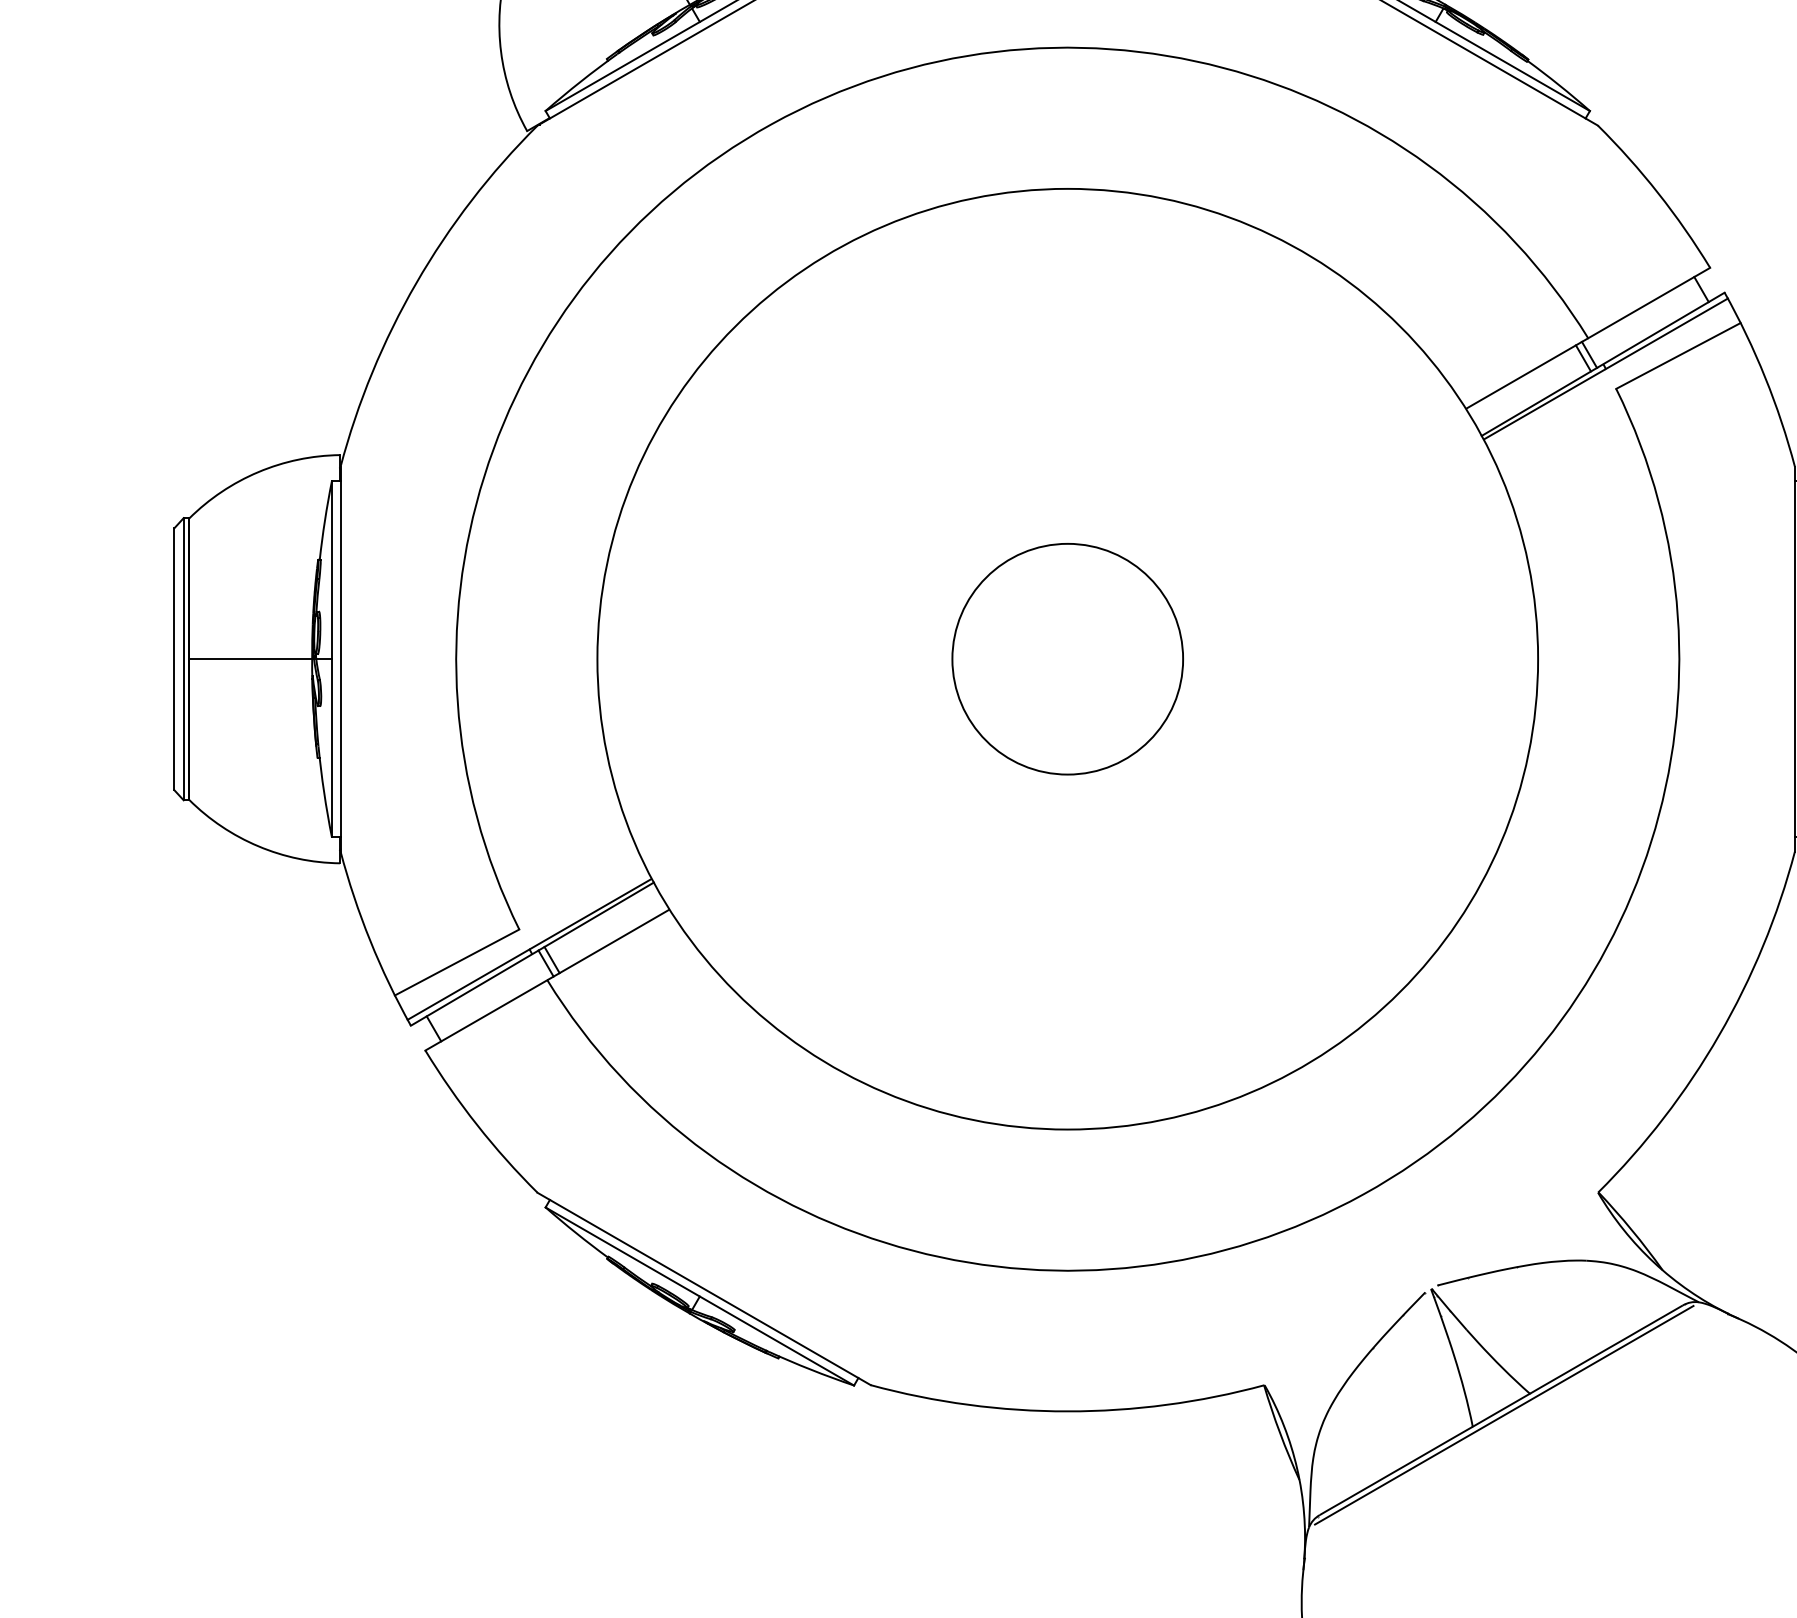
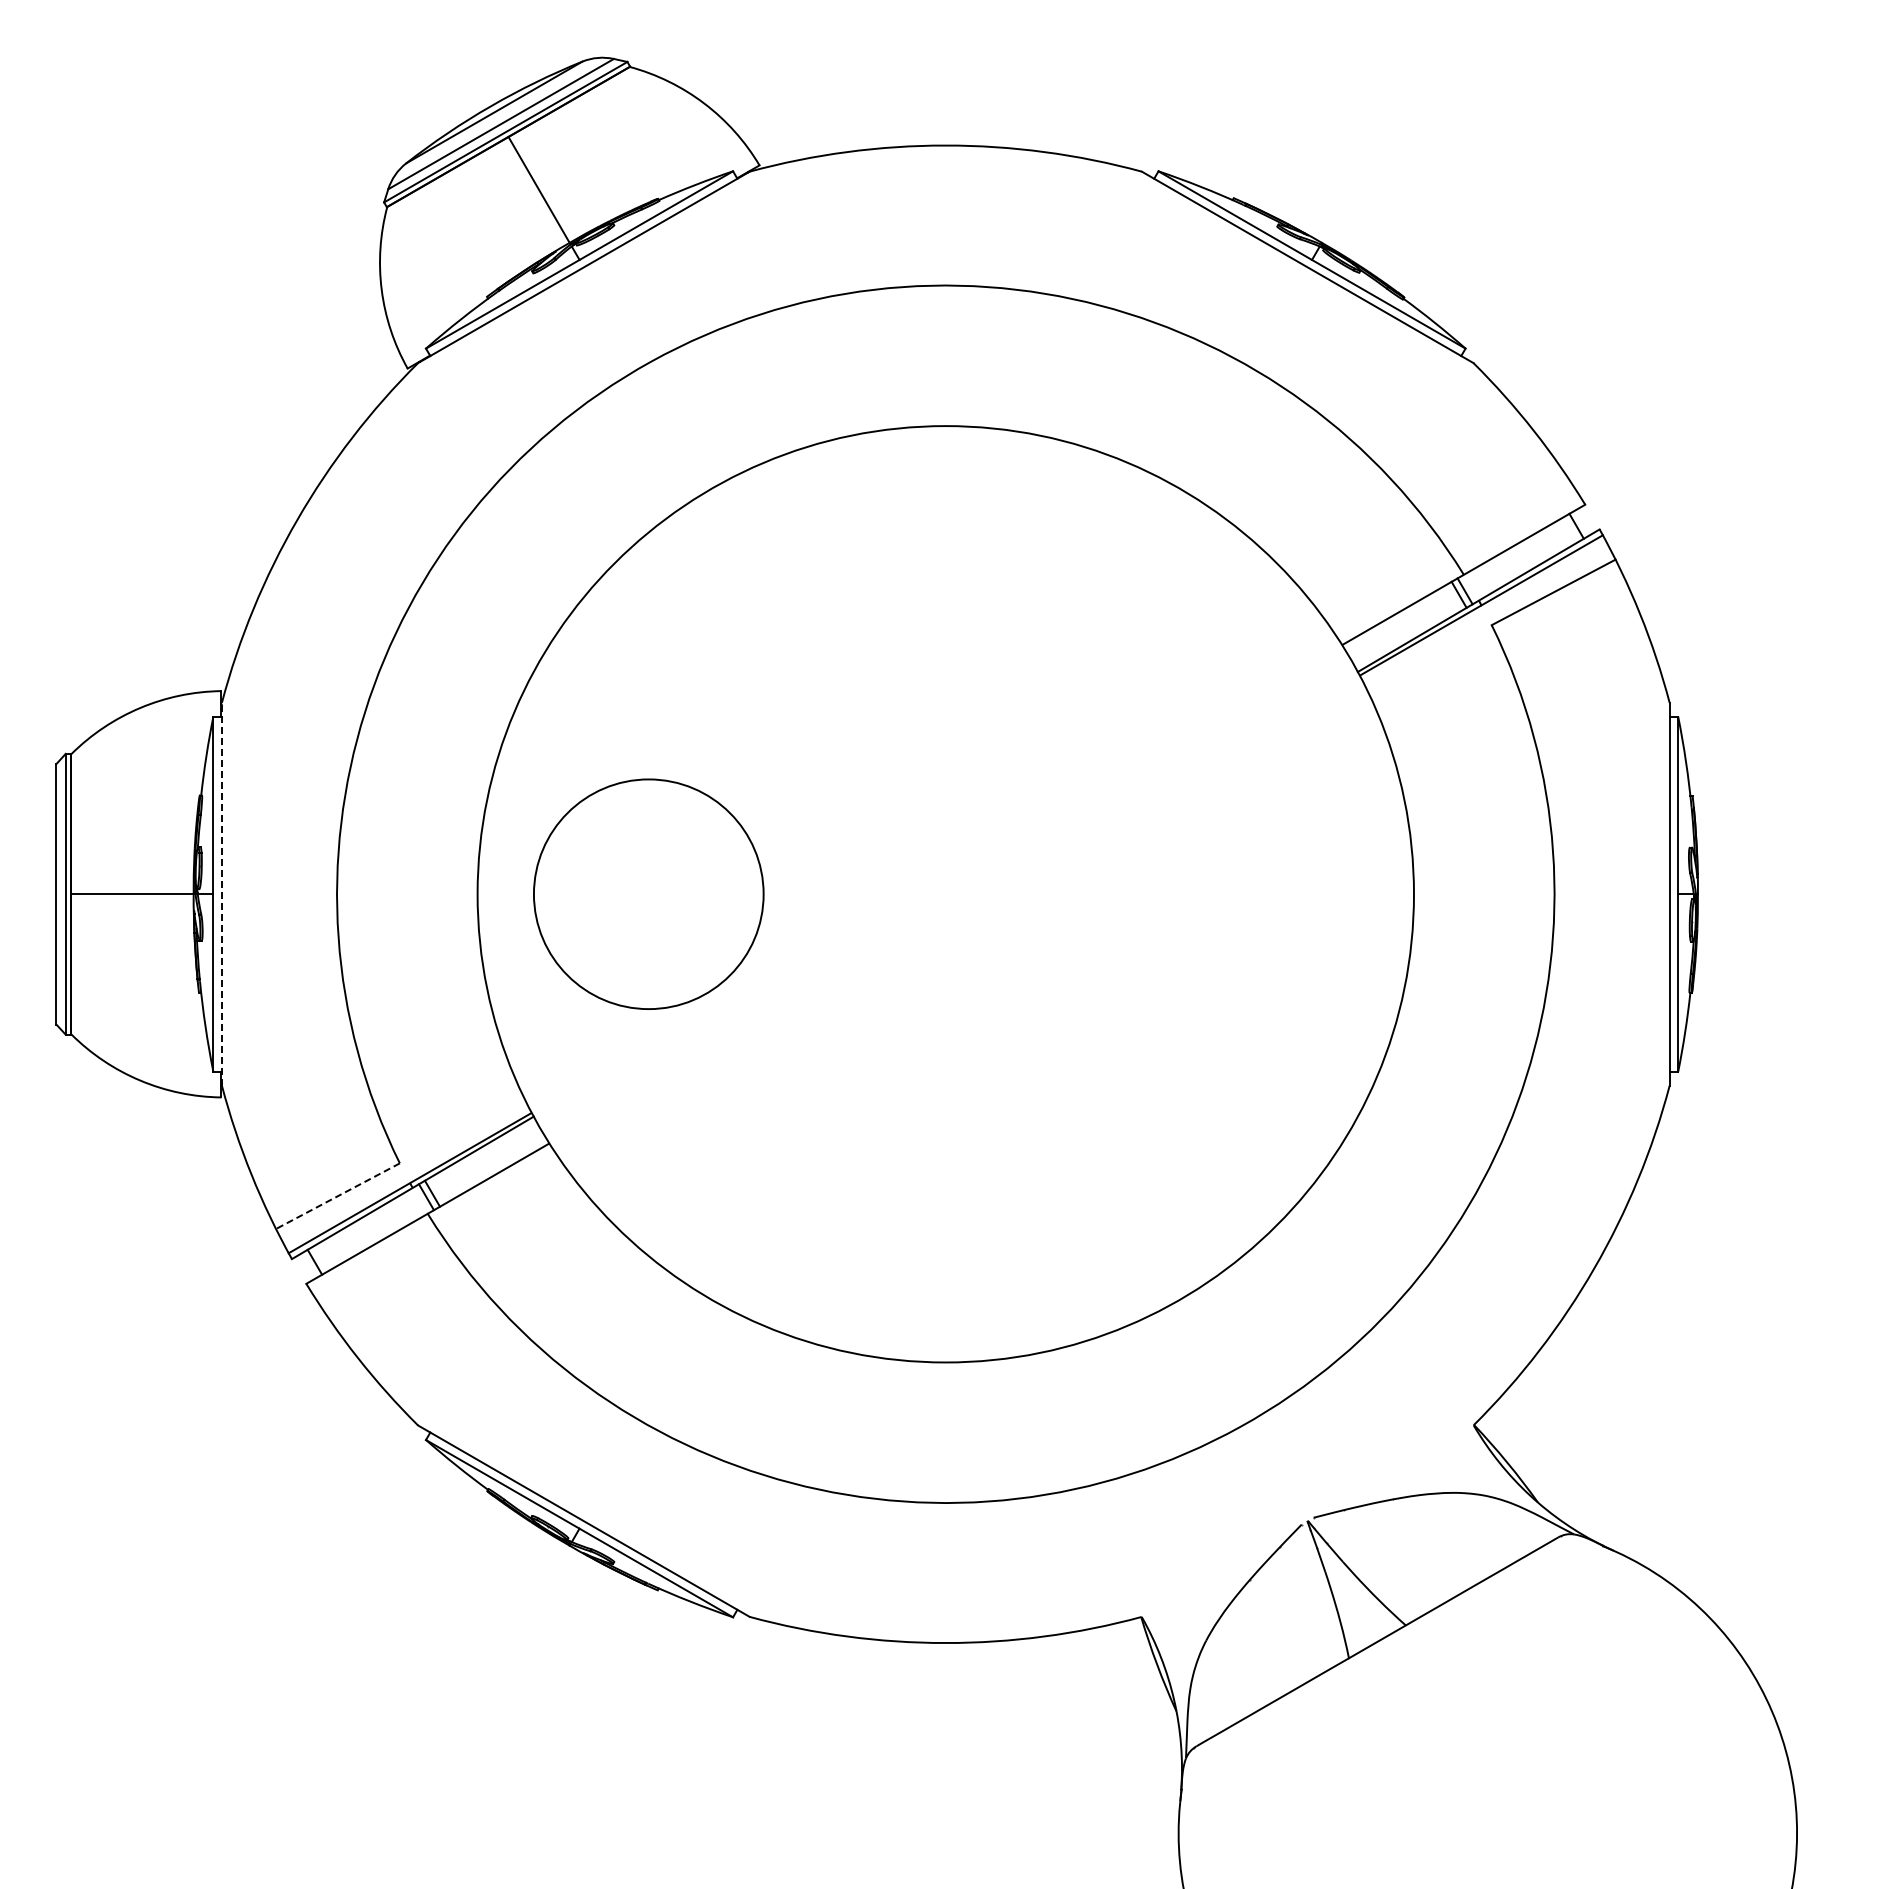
line: (340, 658) -> (221, 893), solid -> dashed
circle: (1067, 658) -> (648, 893), moved
line: (456, 962) -> (337, 1196), solid -> dashed
line: (1503, 1414) -> (1379, 1646), removed

